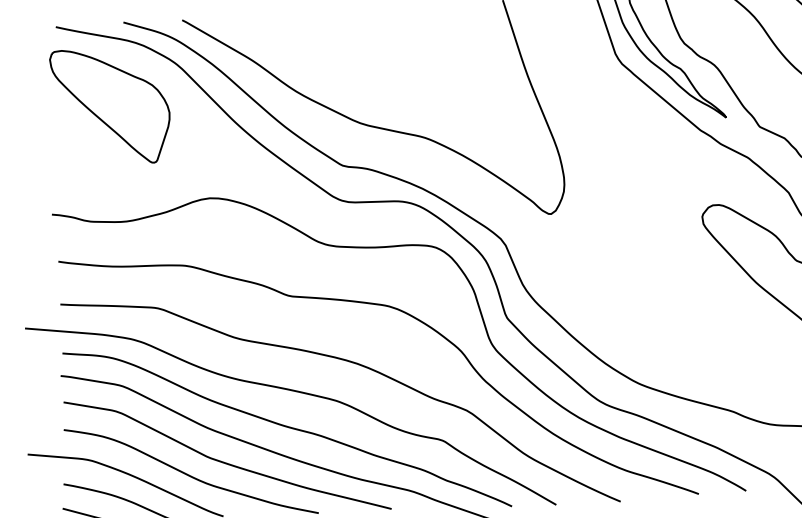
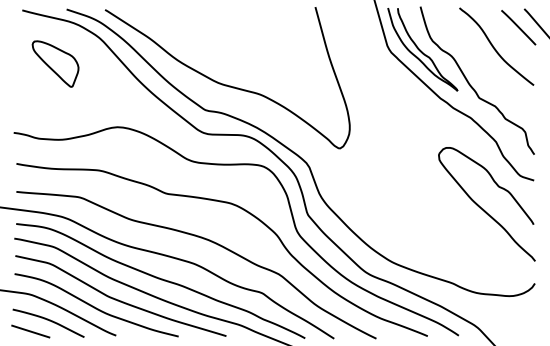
part: (110, 105) -> (55, 63), size x0.6

